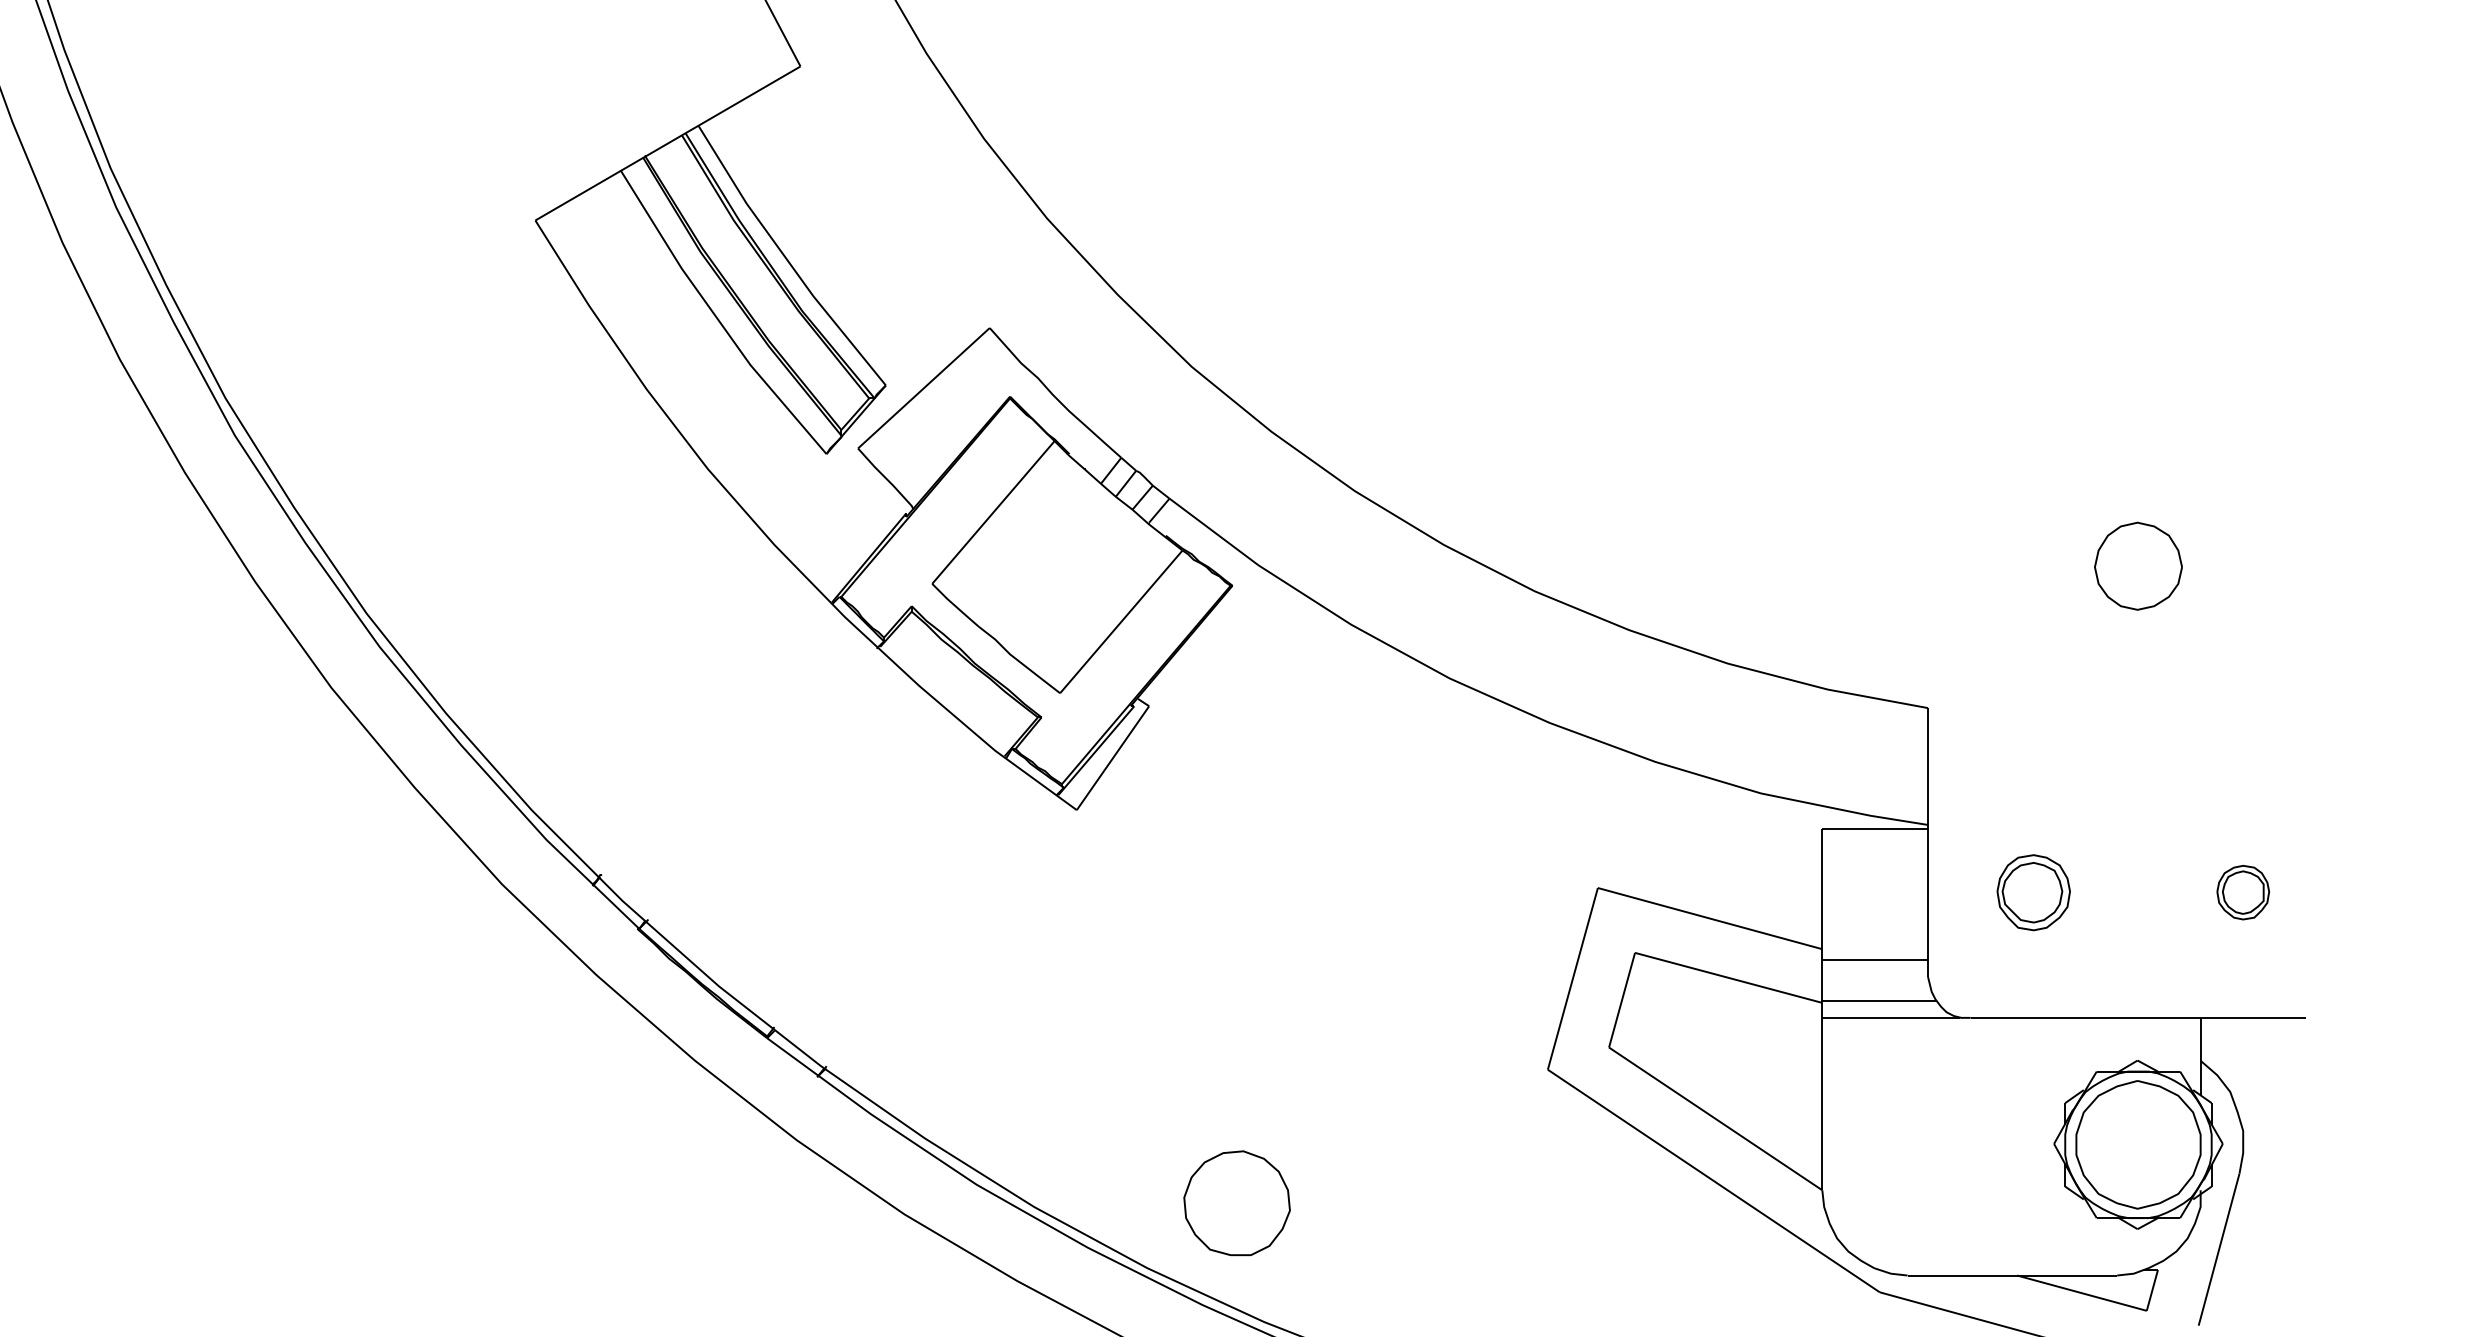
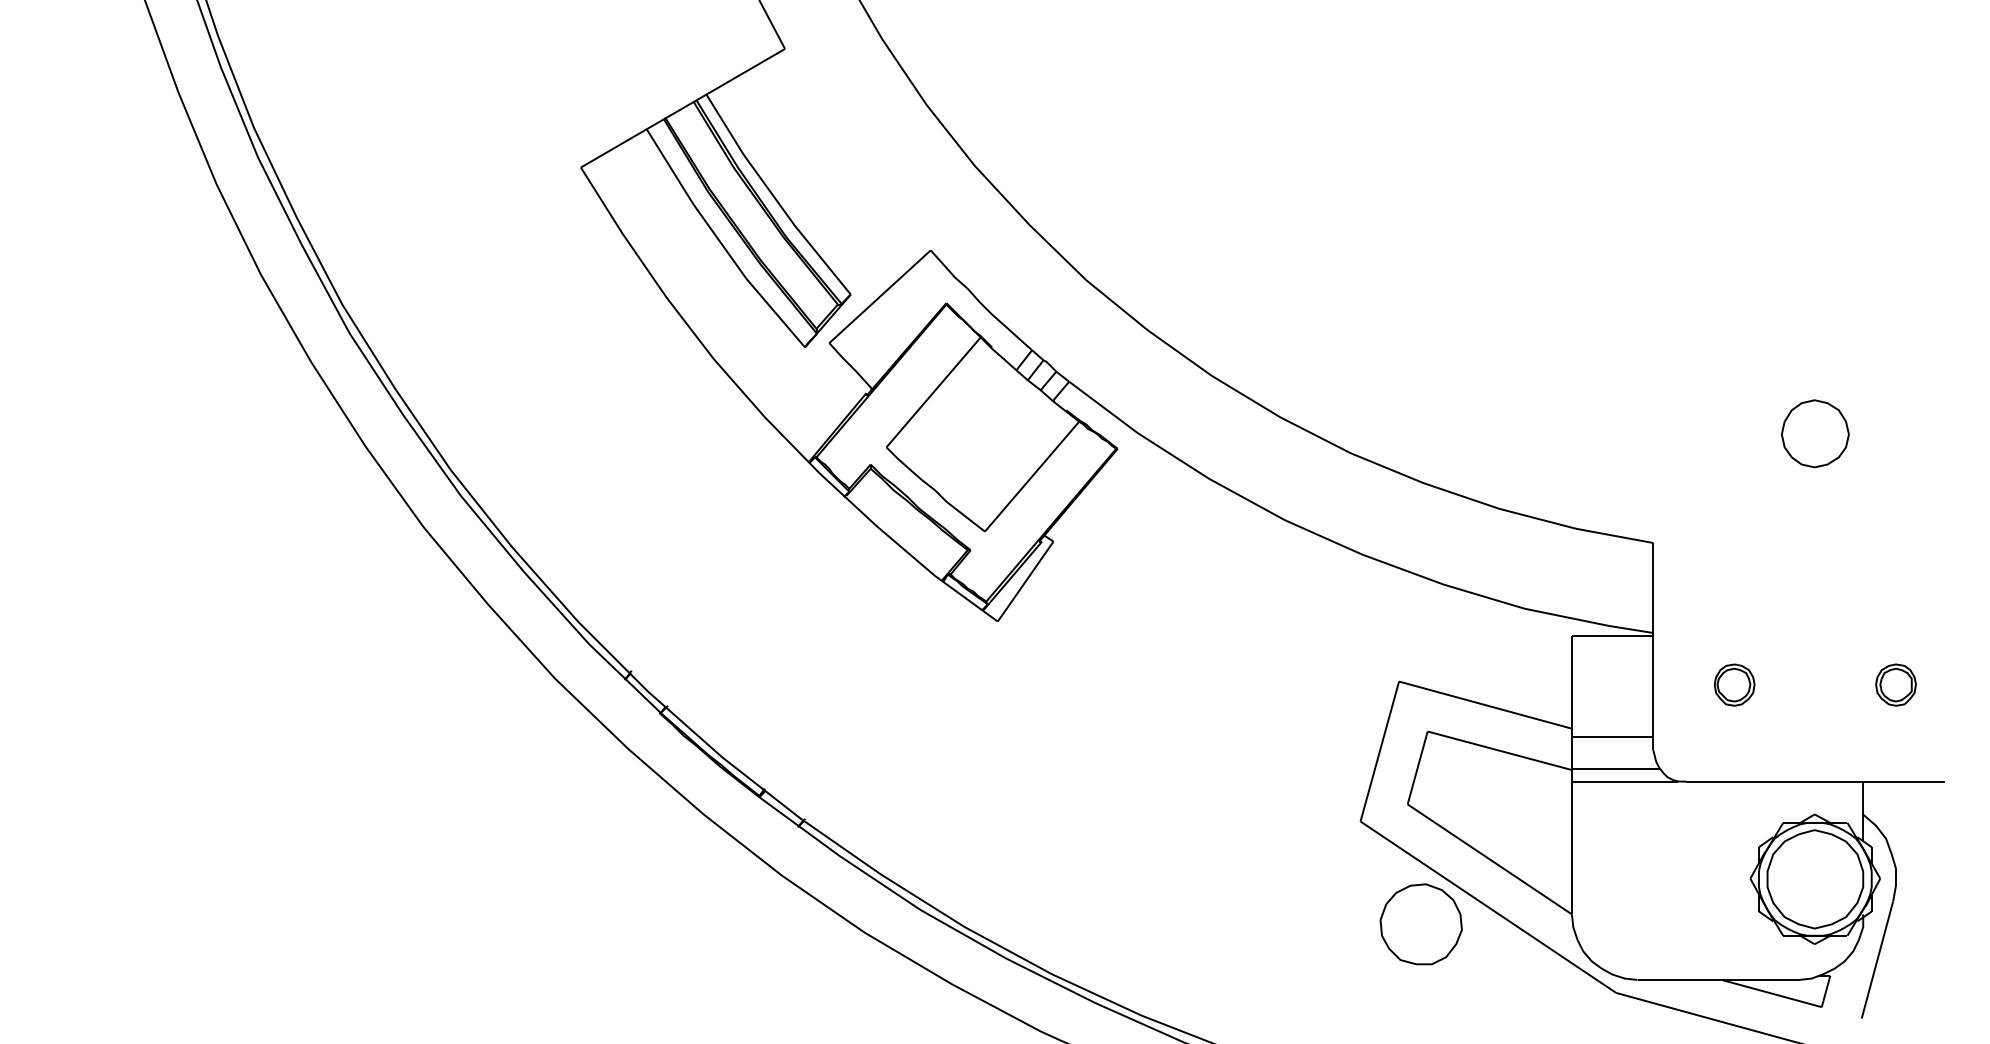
part: (2033, 891) -> (1734, 684), size x0.71
part: (1236, 1203) -> (1420, 924), moved

